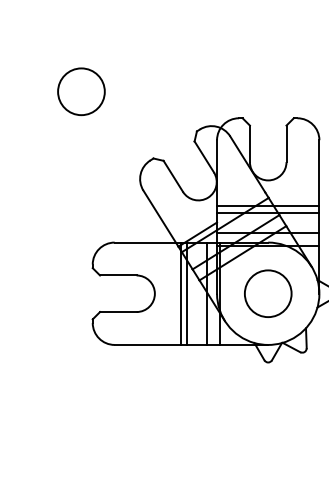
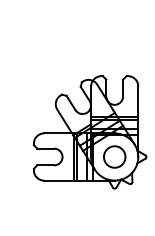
circle: (80, 90) -> (28, 63), removed

